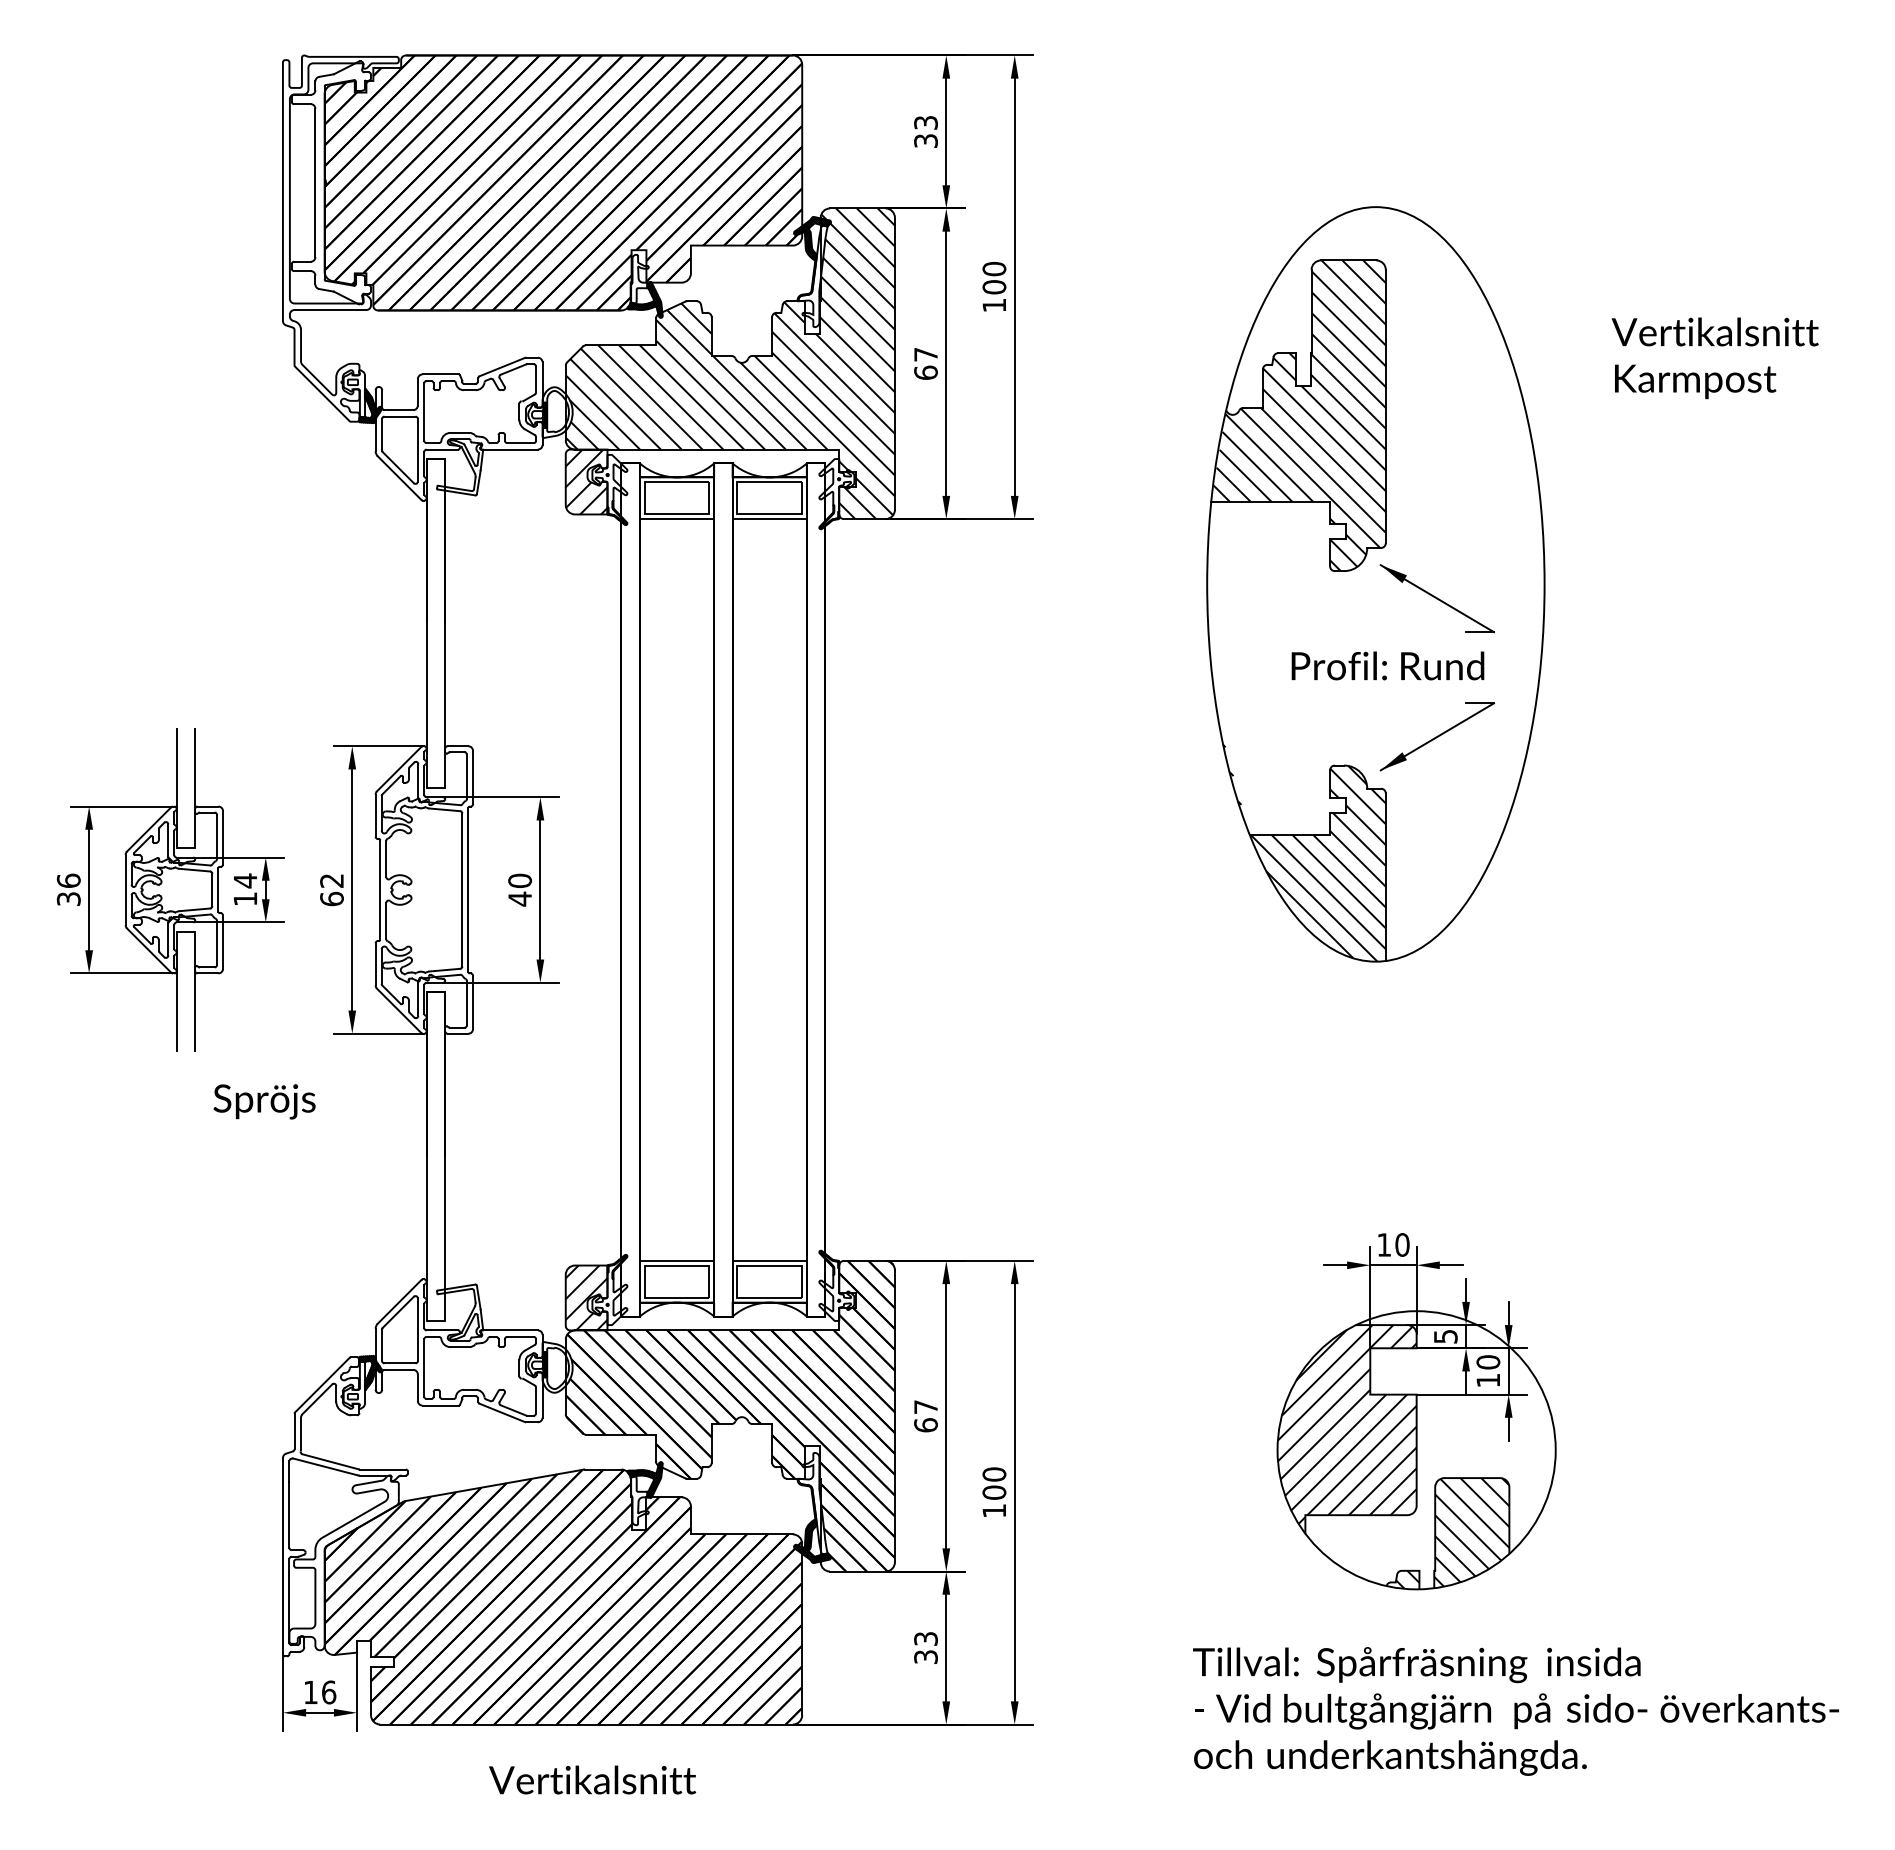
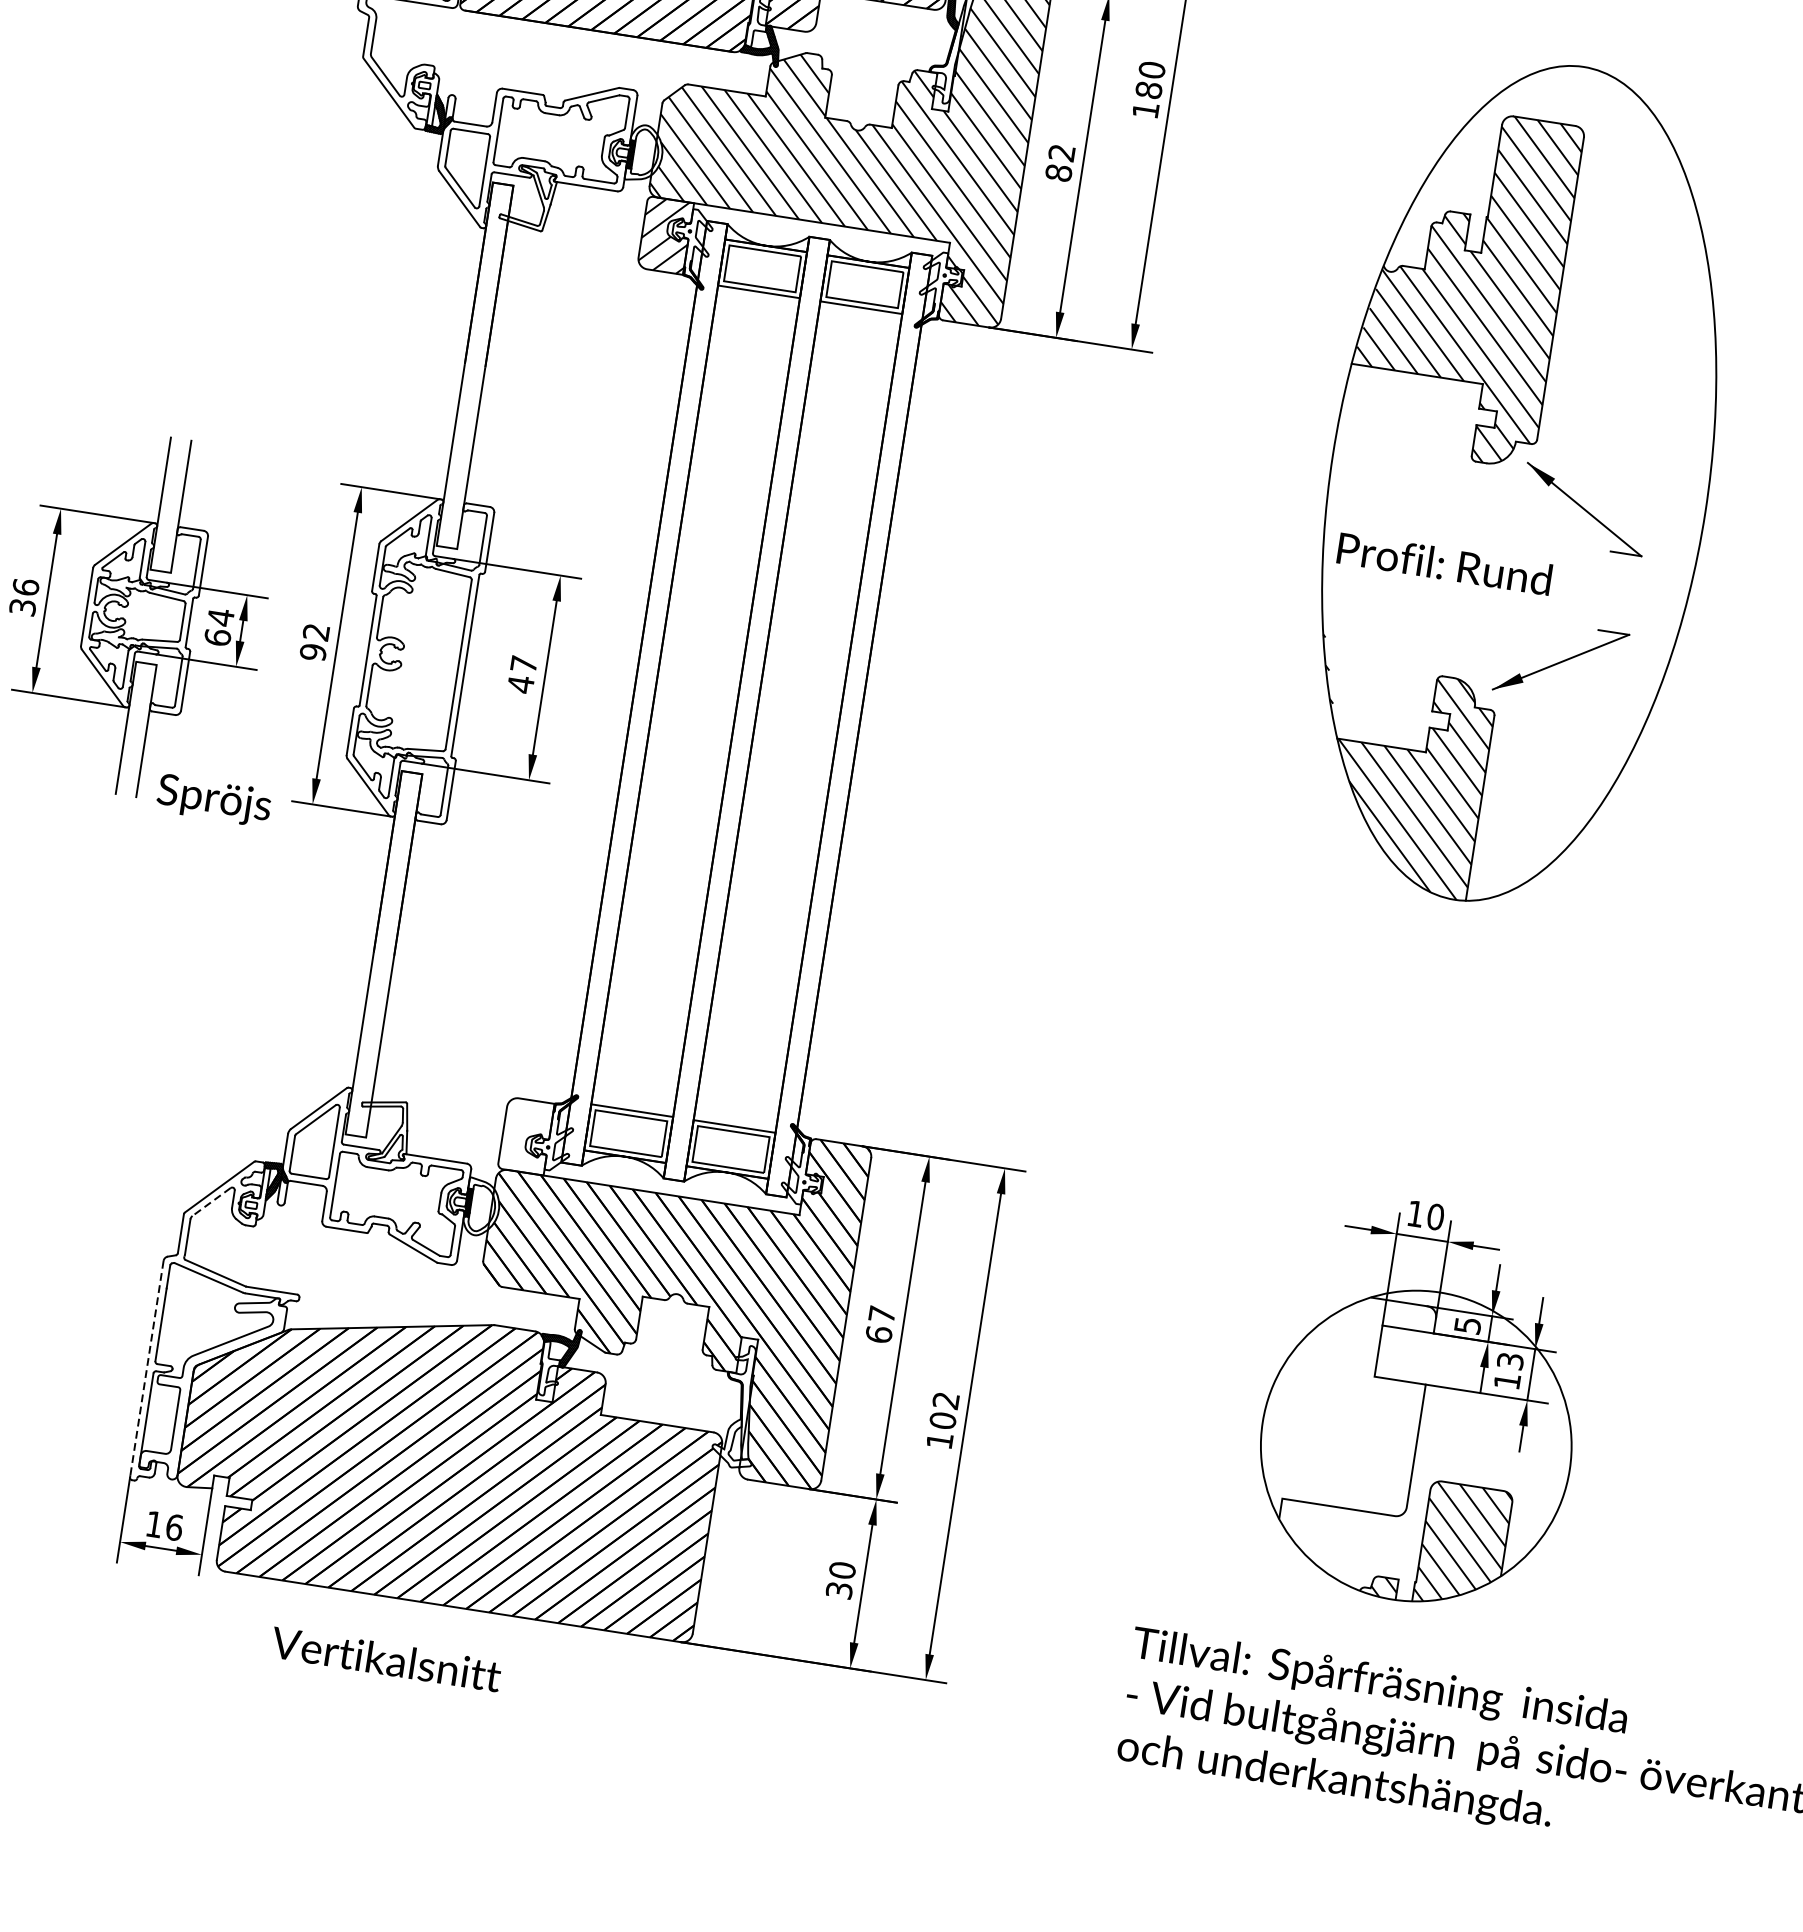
text: (994, 287) -> (1149, 90), 100 -> 180
text: (925, 363) -> (1059, 162), 67 -> 82
text: (1387, 665) -> (1444, 563), moved
text: (520, 880) -> (524, 664), 40 -> 47
text: (245, 898) -> (217, 636), 14 -> 64
text: (331, 898) -> (312, 651), 62 -> 92
text: (264, 1101) -> (214, 800), moved
hatch: (586, 1297) -> (526, 1135), removed
text: (1488, 1362) -> (1510, 1361), 10 -> 13
line: (317, 1399) -> (211, 1202), solid -> dashed
hatch: (1346, 1424) -> (1343, 1405), removed
text: (994, 1474) -> (946, 1400), 100 -> 102
hatch: (812, 1520) -> (737, 1420), removed
line: (282, 1556) -> (146, 1369), solid -> dashed
text: (925, 1638) -> (841, 1569), 33 -> 30
text: (592, 1779) -> (386, 1658), moved

